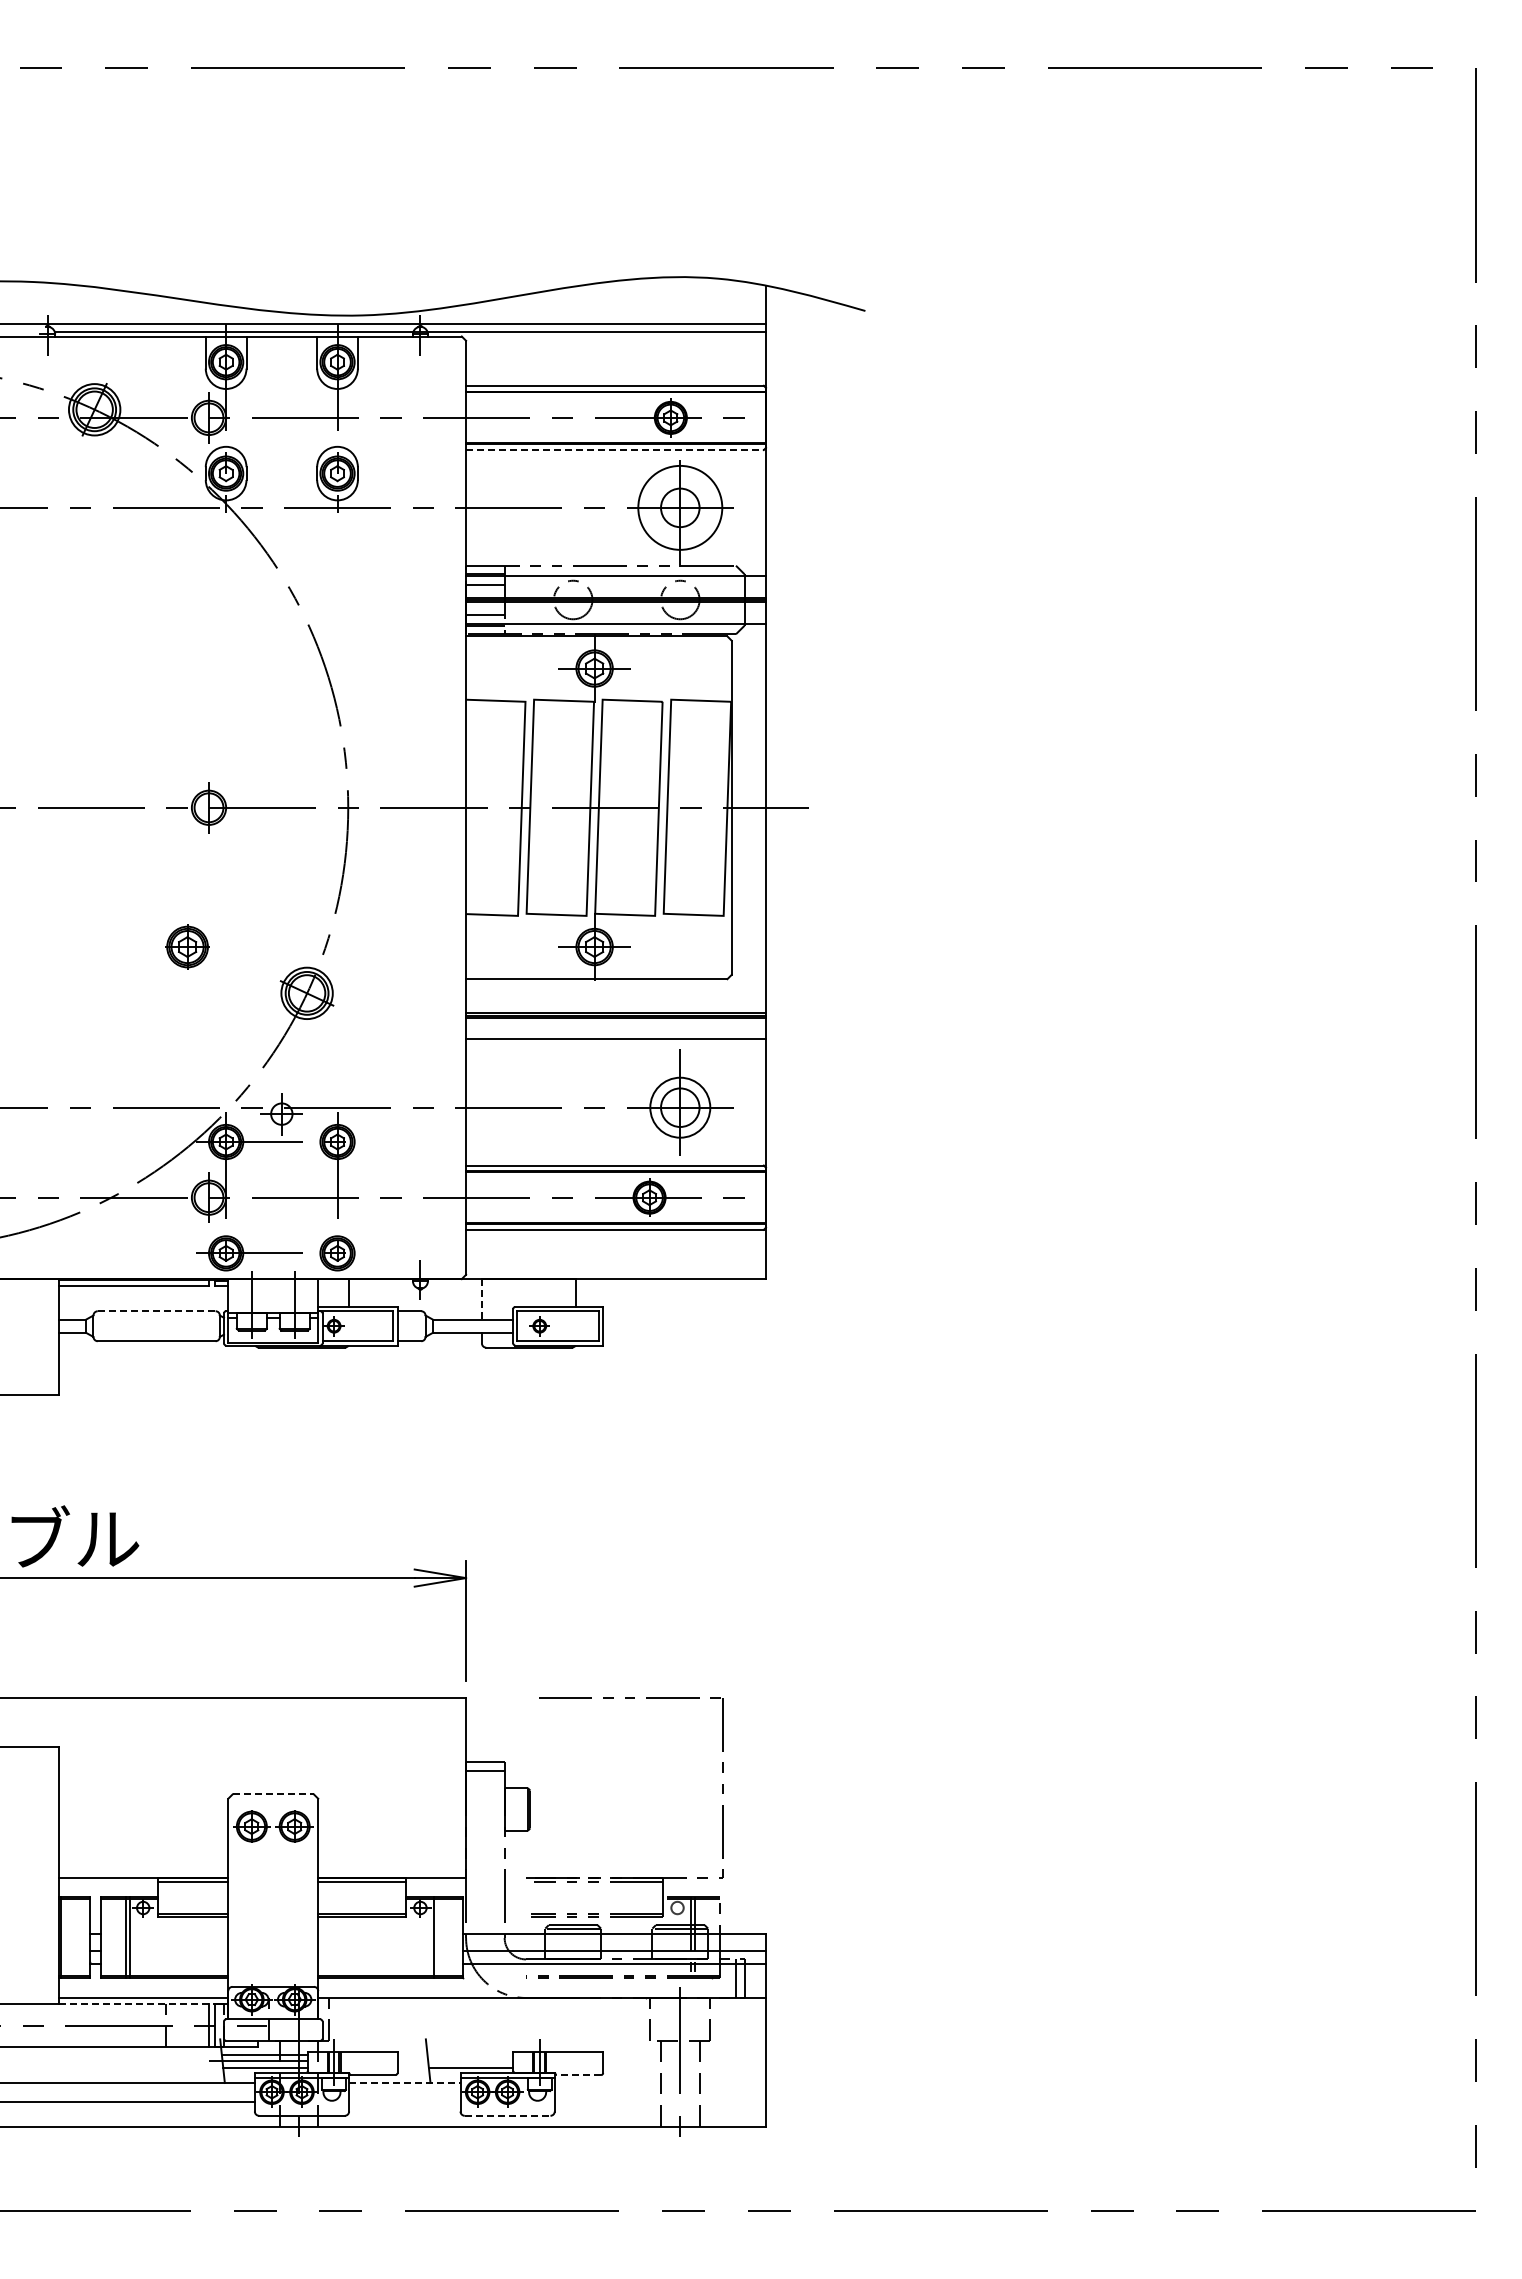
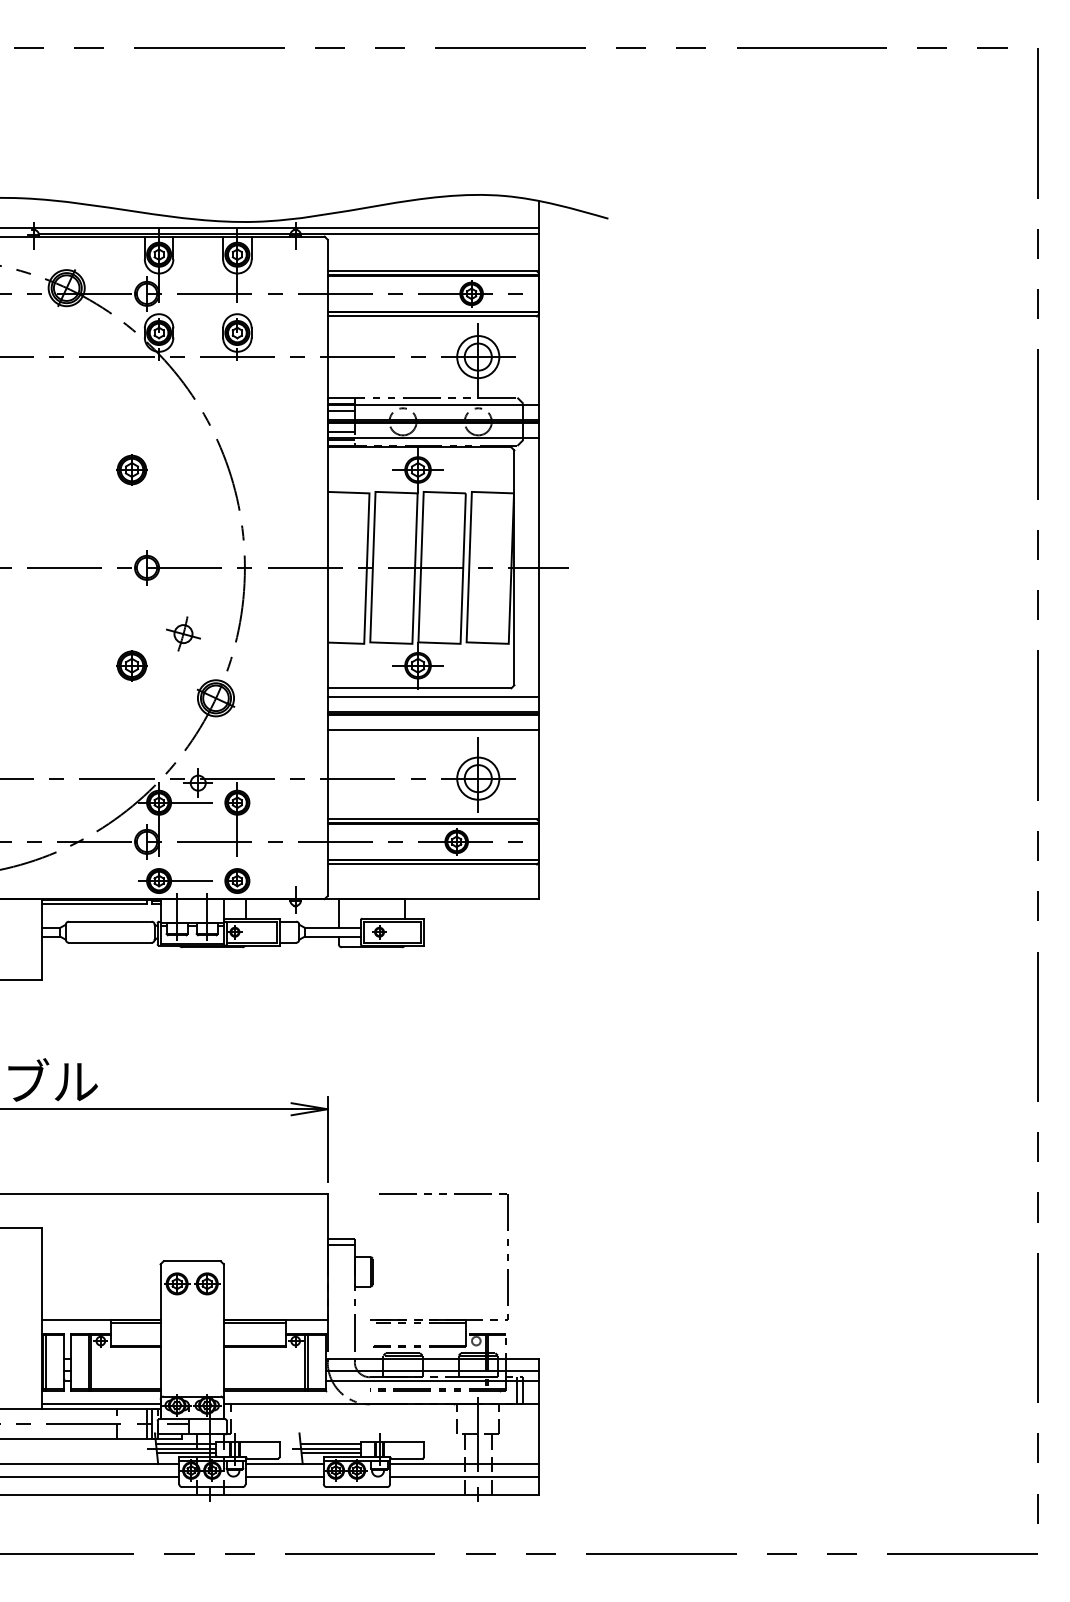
line: (614, 450) -> (432, 316), dashed -> solid
circle: (680, 507) -> (478, 356), size x0.71
part: (187, 668) -> (131, 469), added
part: (260, 901) -> (183, 633), added
line: (615, 992) -> (432, 697), added
line: (481, 1299) -> (338, 913), dashed -> solid
line: (156, 1311) -> (110, 921), dashed -> solid
line: (273, 1794) -> (192, 1261), dashed -> solid
line: (64, 1937) -> (45, 1361), added
line: (437, 1937) -> (307, 1361), added
line: (137, 2004) -> (96, 1408), dashed -> solid
line: (470, 2054) -> (330, 1444), added
line: (463, 2061) -> (325, 1448), added
line: (578, 2075) -> (406, 1458), dashed -> solid
line: (404, 2082) -> (284, 1463), dashed -> solid
line: (659, 2082) -> (463, 1463), added
line: (404, 2101) -> (284, 1477), added
line: (659, 2101) -> (463, 1477), added
line: (507, 2115) -> (356, 1486), dashed -> solid

